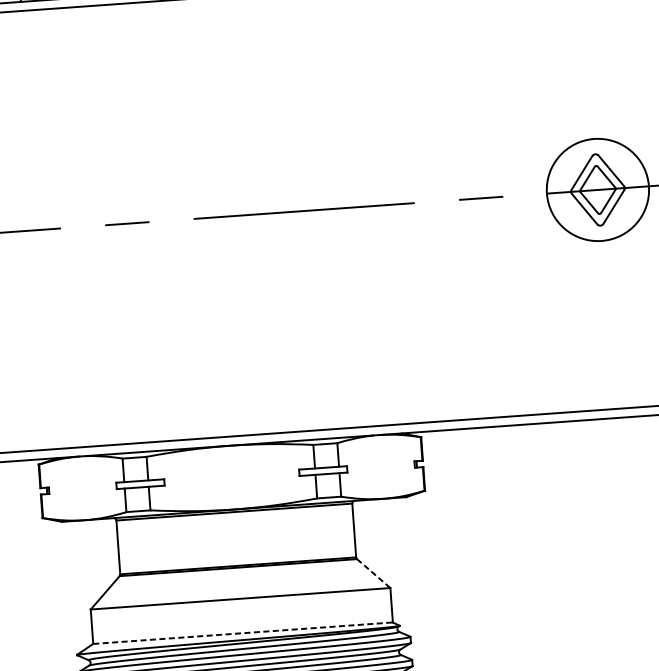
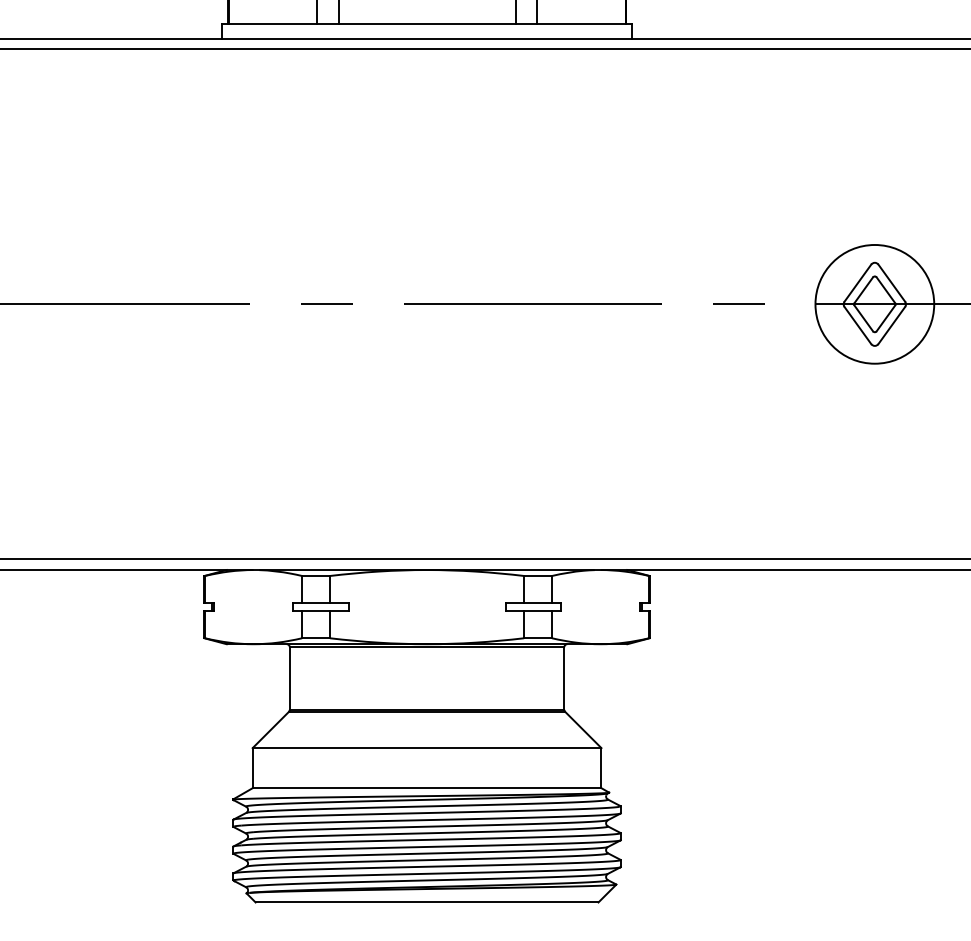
line: (373, 574) -> (583, 730), dashed -> solid
line: (243, 633) -> (427, 788), dashed -> solid

